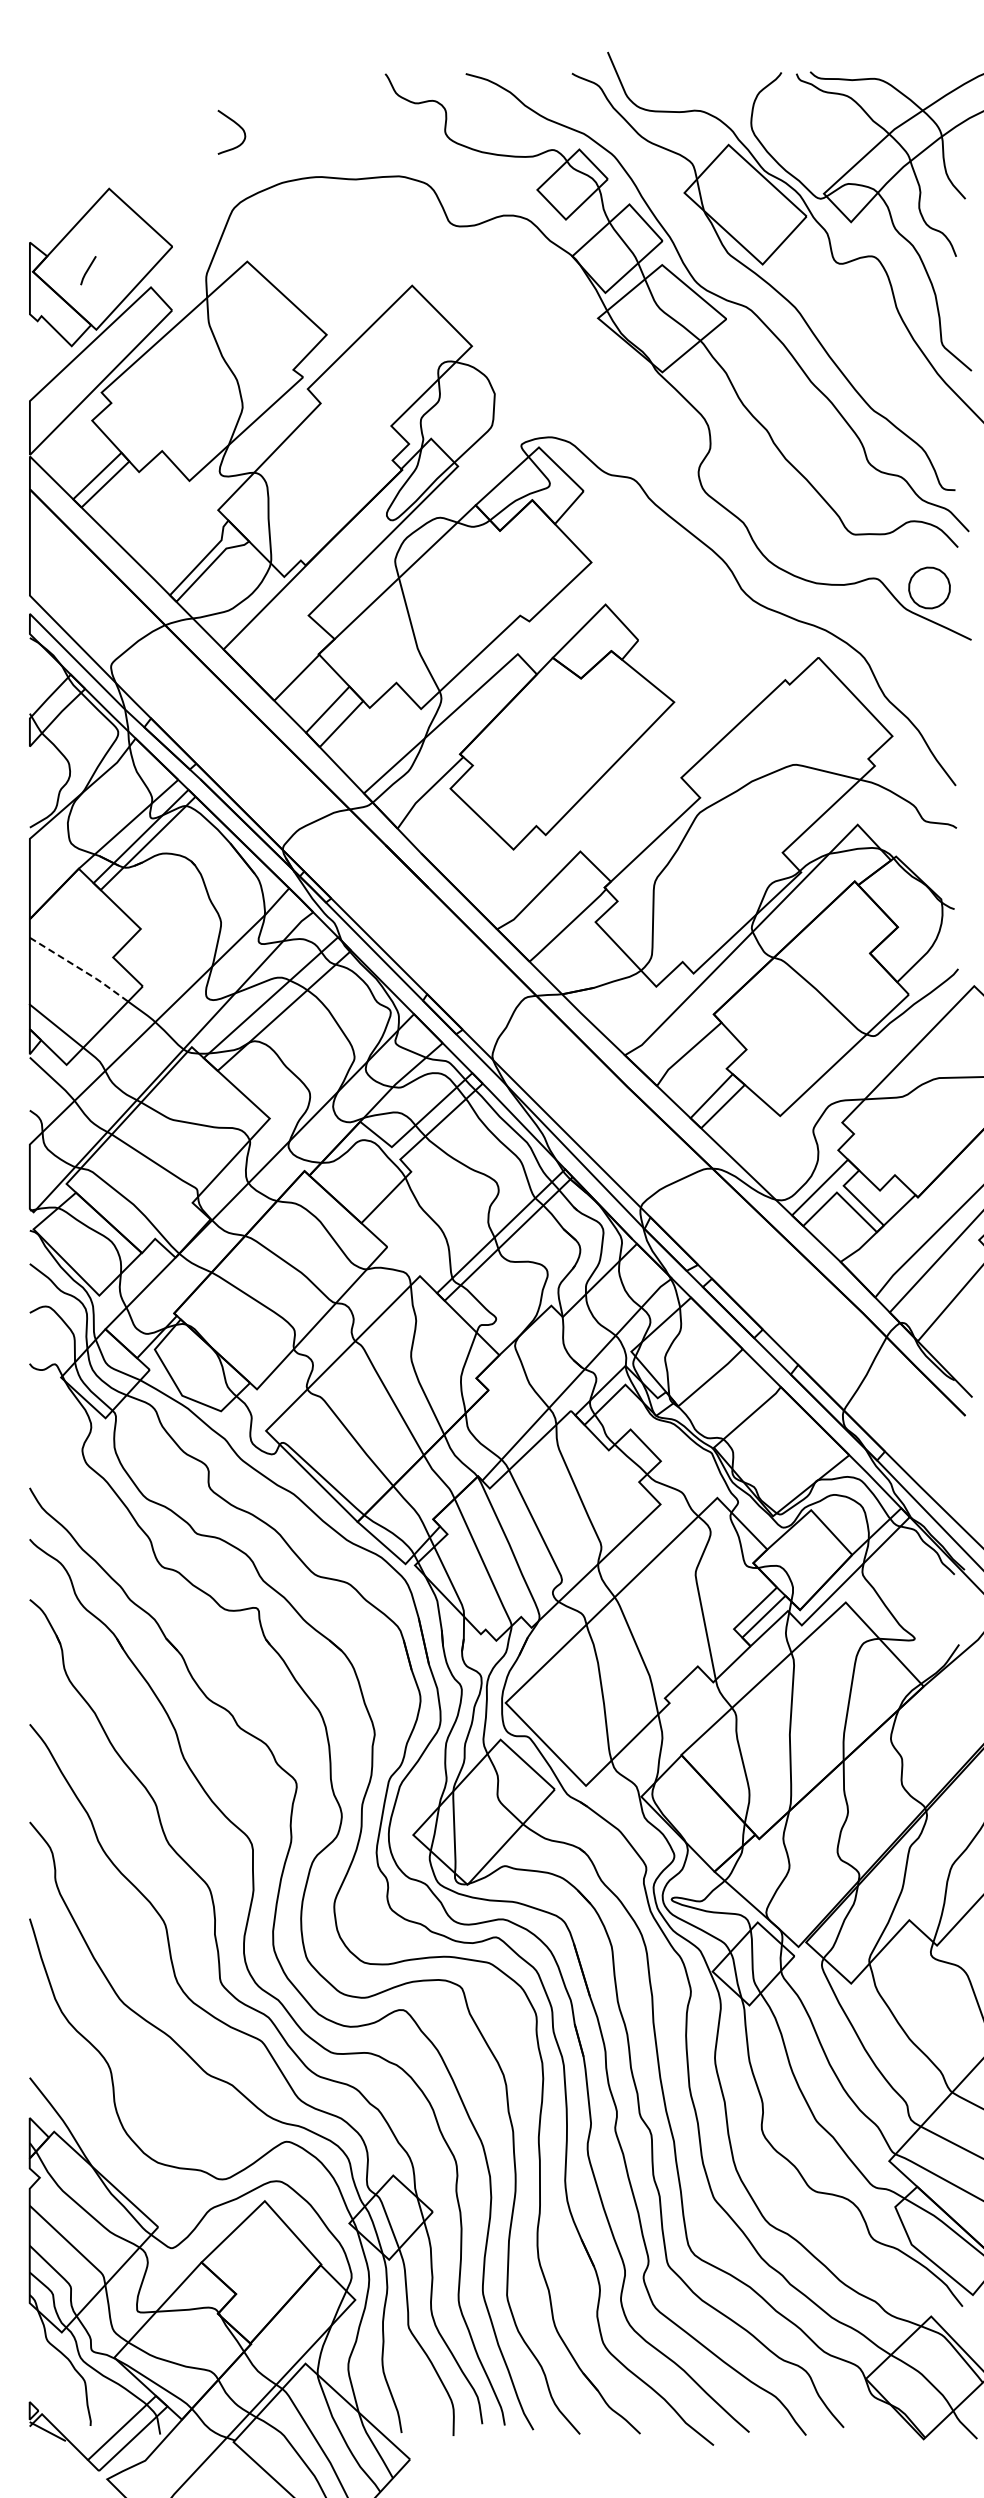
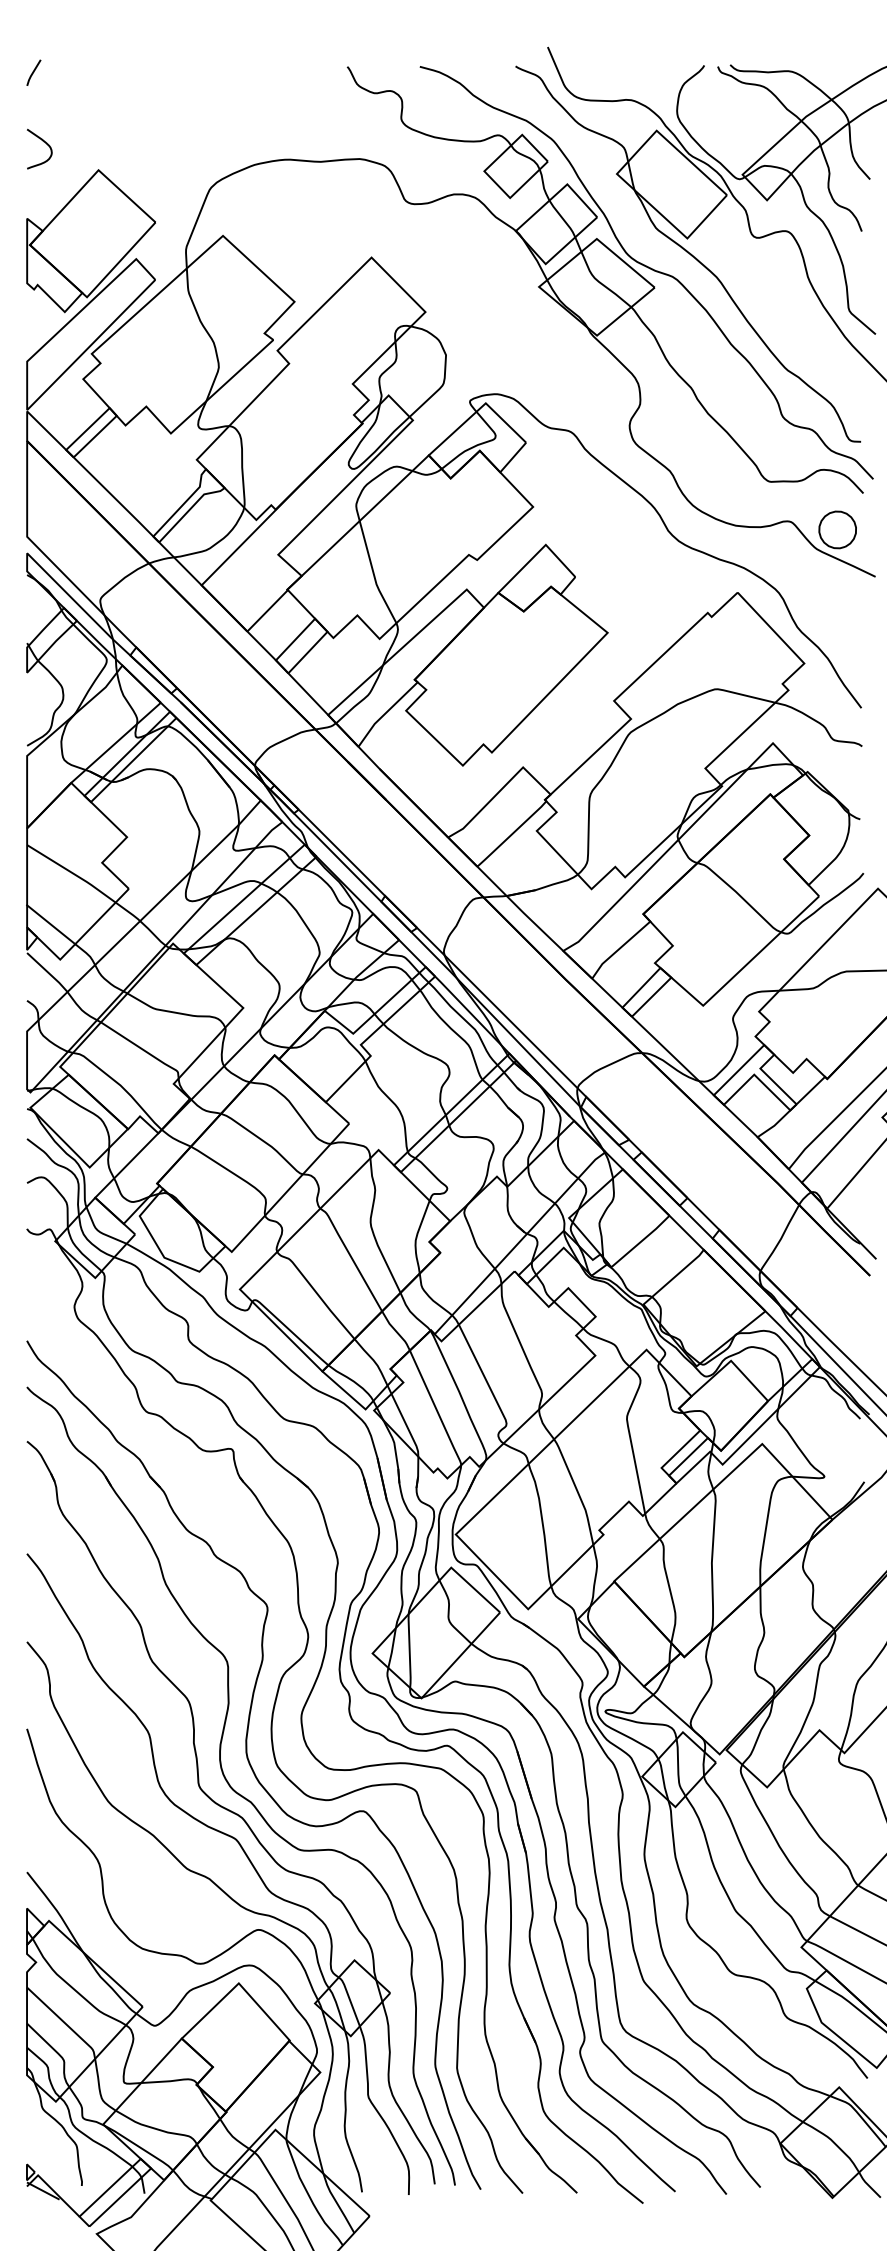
curve: (237, 125) -> (44, 142), moved
line: (88, 270) -> (33, 72), moved
line: (81, 969) -> (73, 873), dashed -> solid

